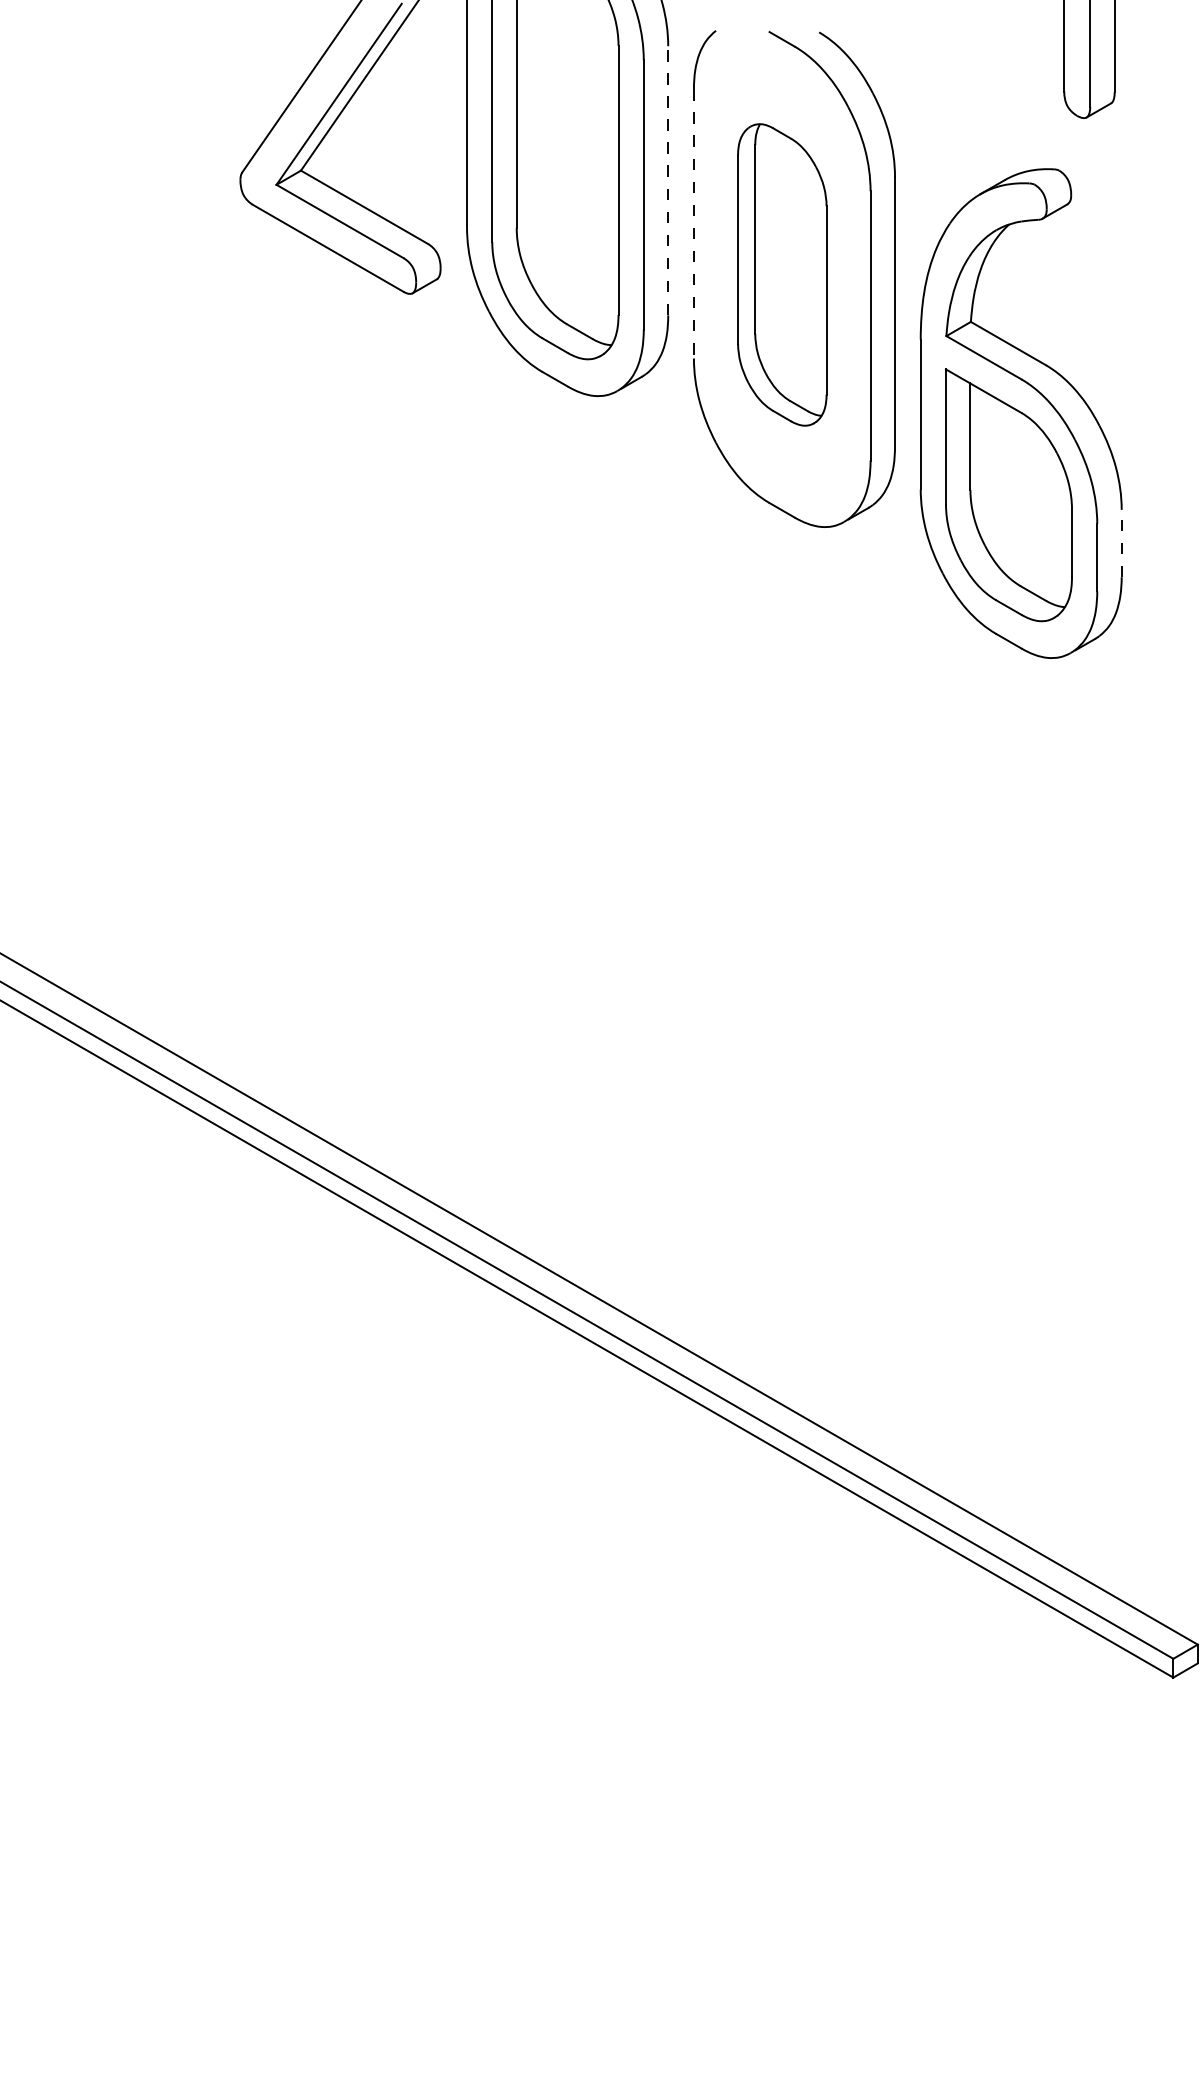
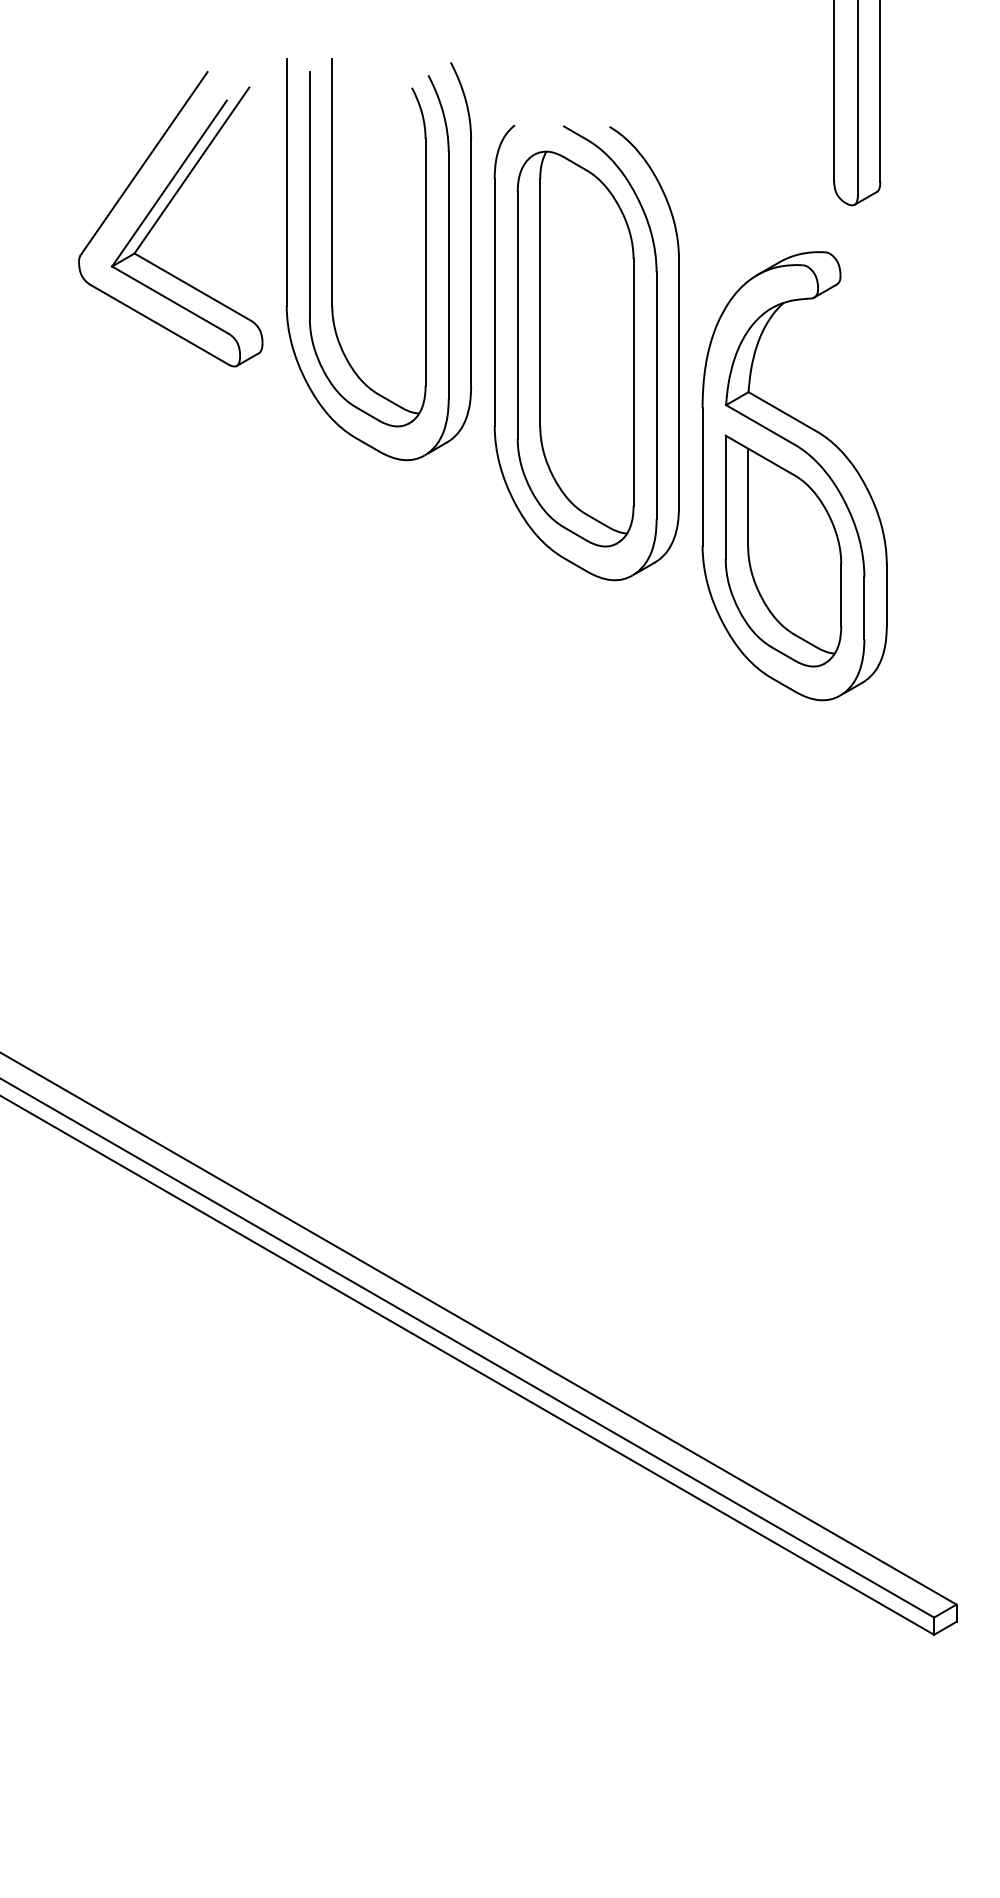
line: (668, 180) -> (471, 262), dashed -> solid
line: (693, 223) -> (494, 301), dashed -> solid
part: (782, 274) -> (575, 348), size x1.43
line: (1121, 543) -> (886, 595), dashed -> solid

